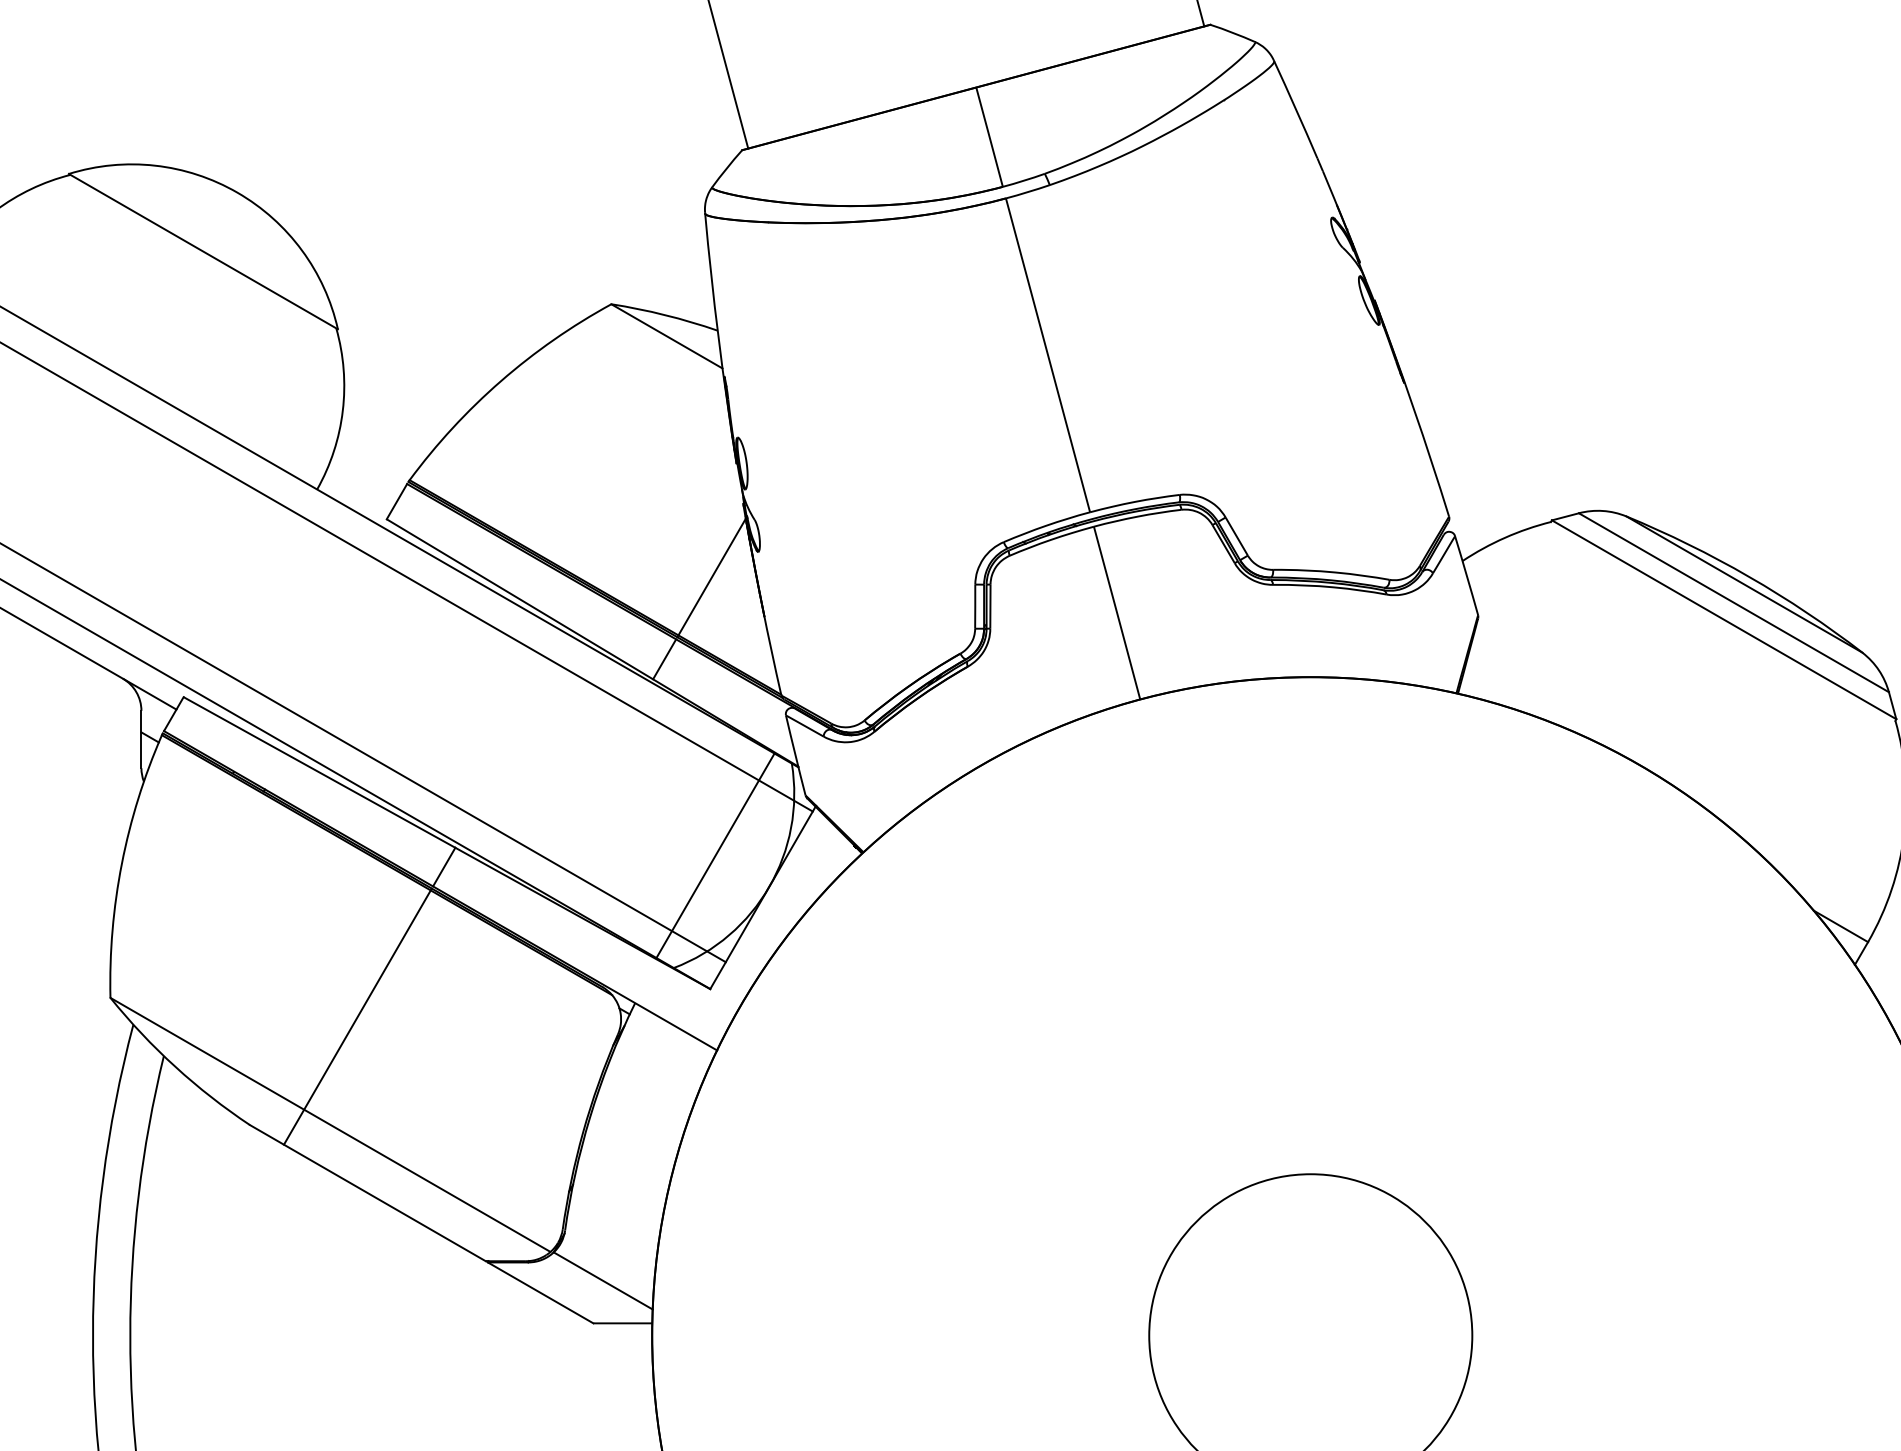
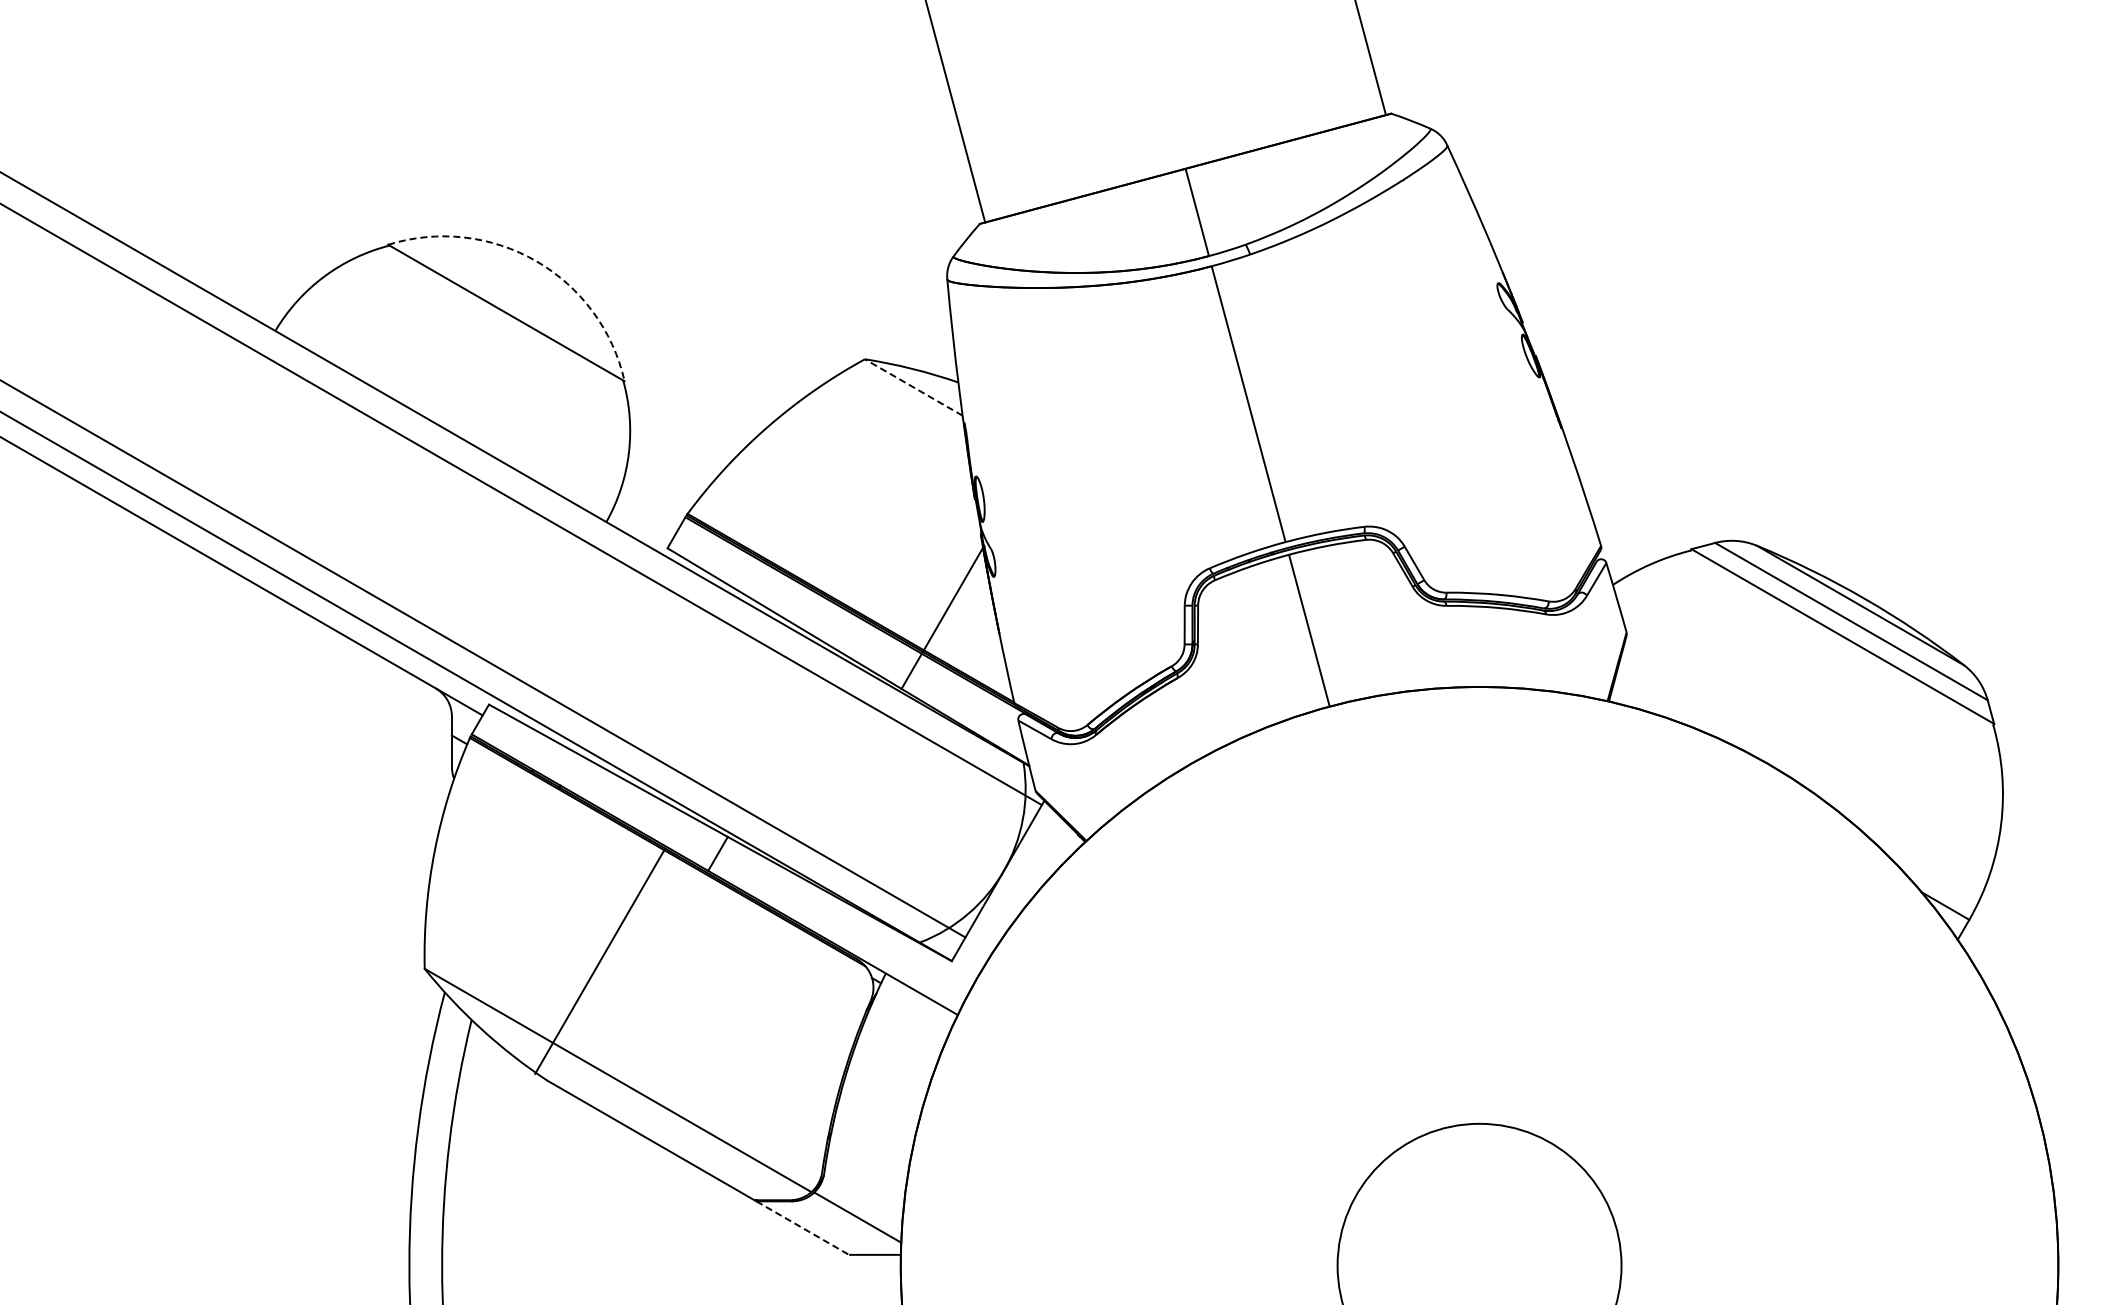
arc: (237, 192) -> (536, 261), solid -> dashed
line: (666, 336) -> (913, 387), solid -> dashed
line: (715, 855) -> (956, 843), removed
line: (358, 1015) -> (600, 960), moved
line: (540, 1293) -> (802, 1228), solid -> dashed

